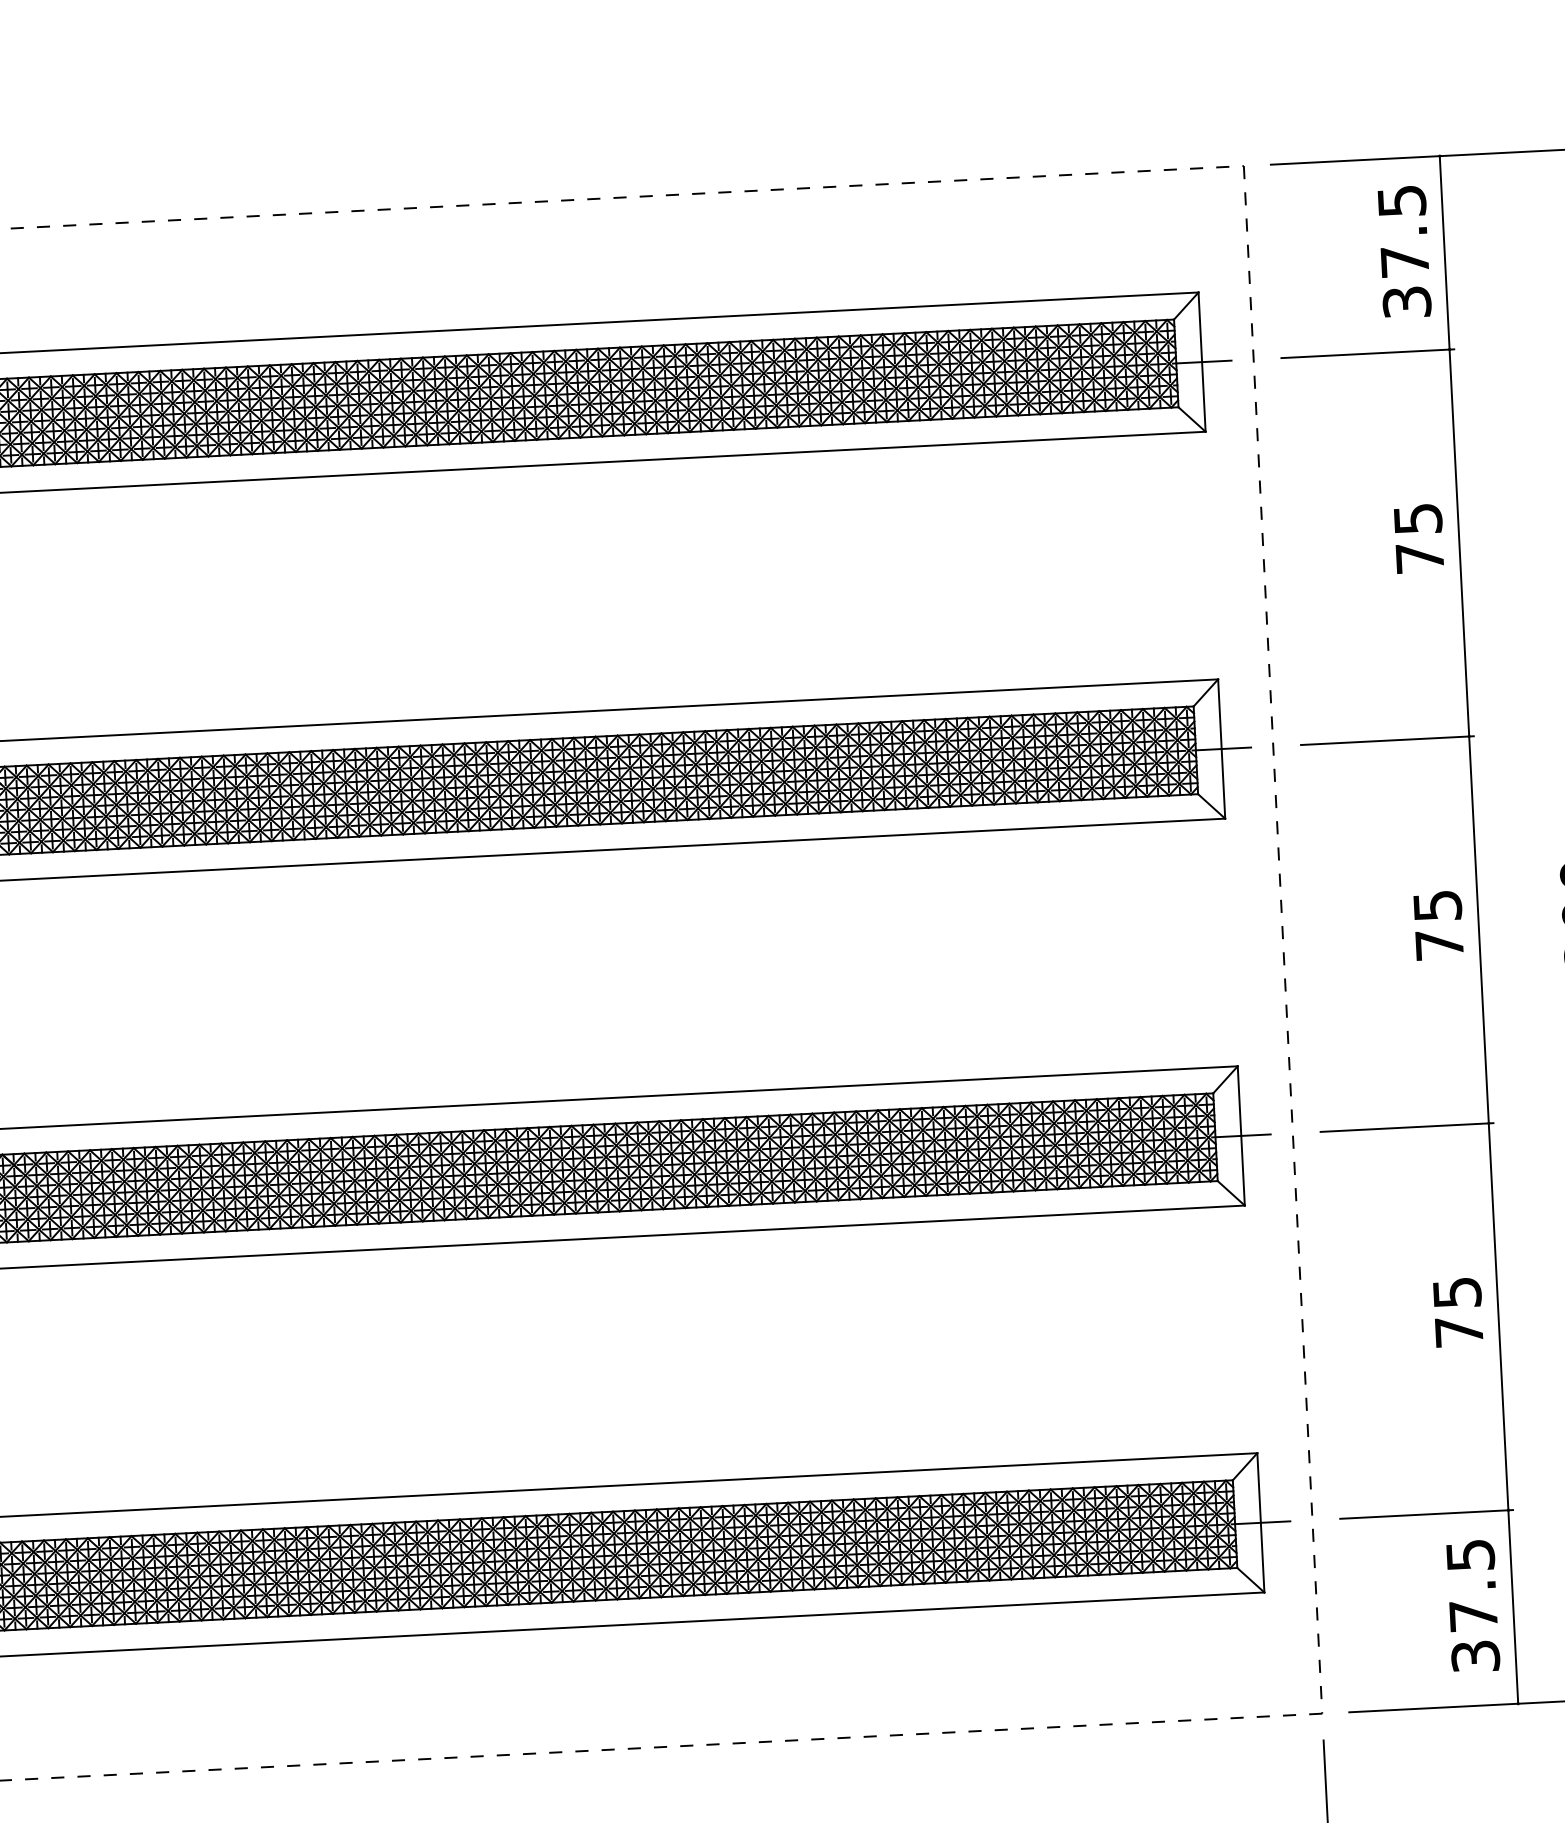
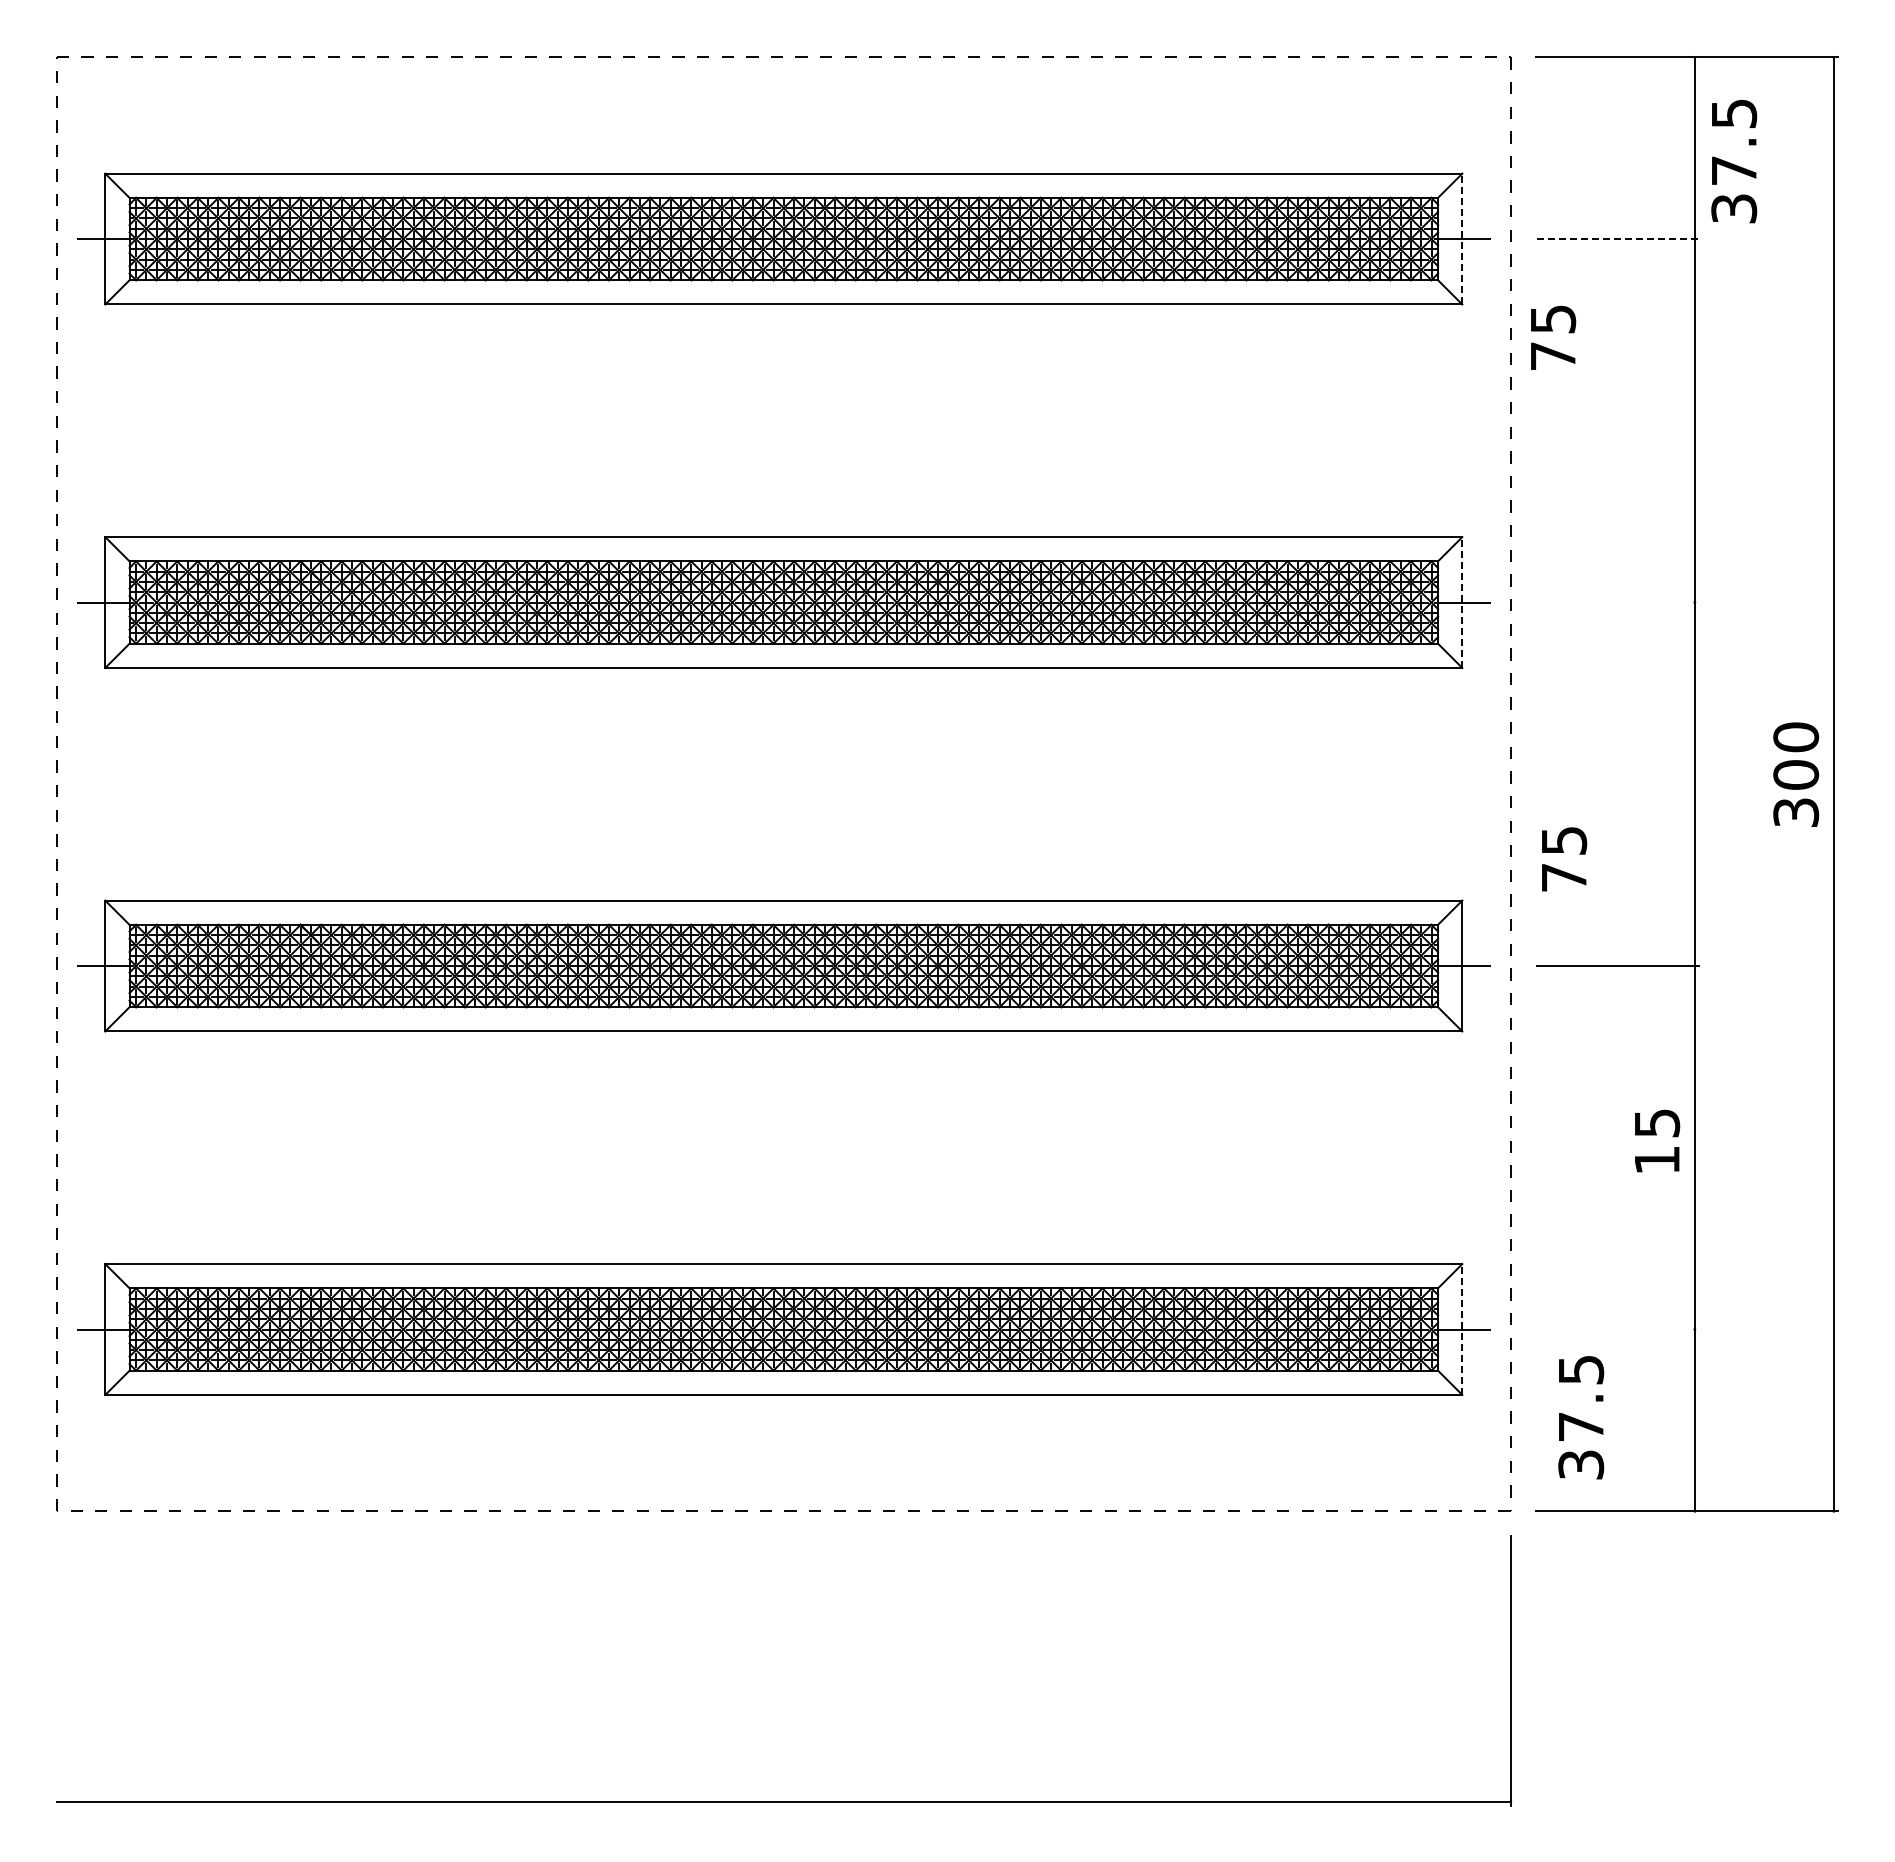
text: (1404, 252) -> (1734, 161), moved
line: (1368, 354) -> (1618, 239), solid -> dashed
line: (1202, 361) -> (1462, 238), solid -> dashed
text: (1419, 538) -> (1553, 337), moved
line: (1386, 740) -> (1617, 602), removed
line: (1221, 748) -> (1462, 602), solid -> dashed
text: (1438, 925) -> (1564, 859), moved
text: (1459, 1331) -> (1657, 1159), 75 -> 15
line: (1426, 1514) -> (1617, 1329), removed
line: (1261, 1522) -> (1462, 1329), solid -> dashed
text: (1473, 1605) -> (1581, 1417), moved

